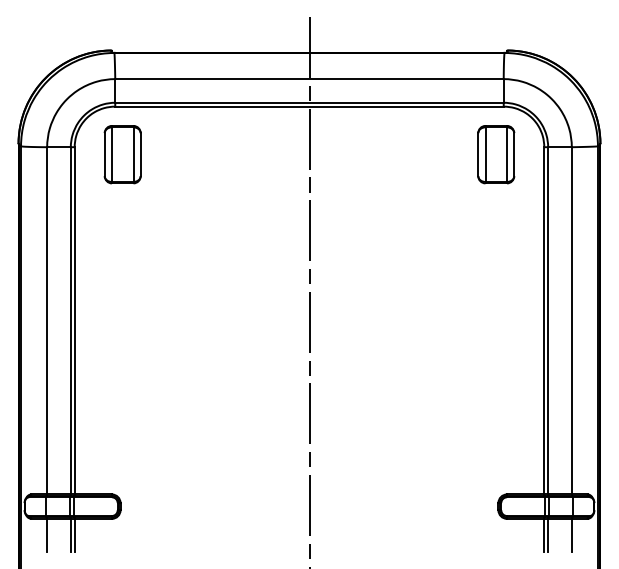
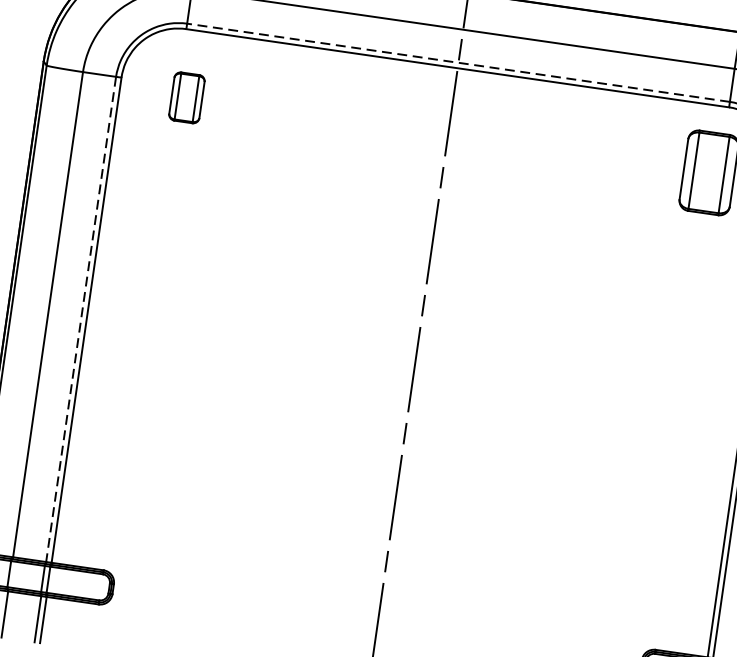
line: (309, 102) -> (458, 62), solid -> dashed
part: (122, 154) -> (186, 97), size x0.6
line: (70, 320) -> (80, 318), solid -> dashed

